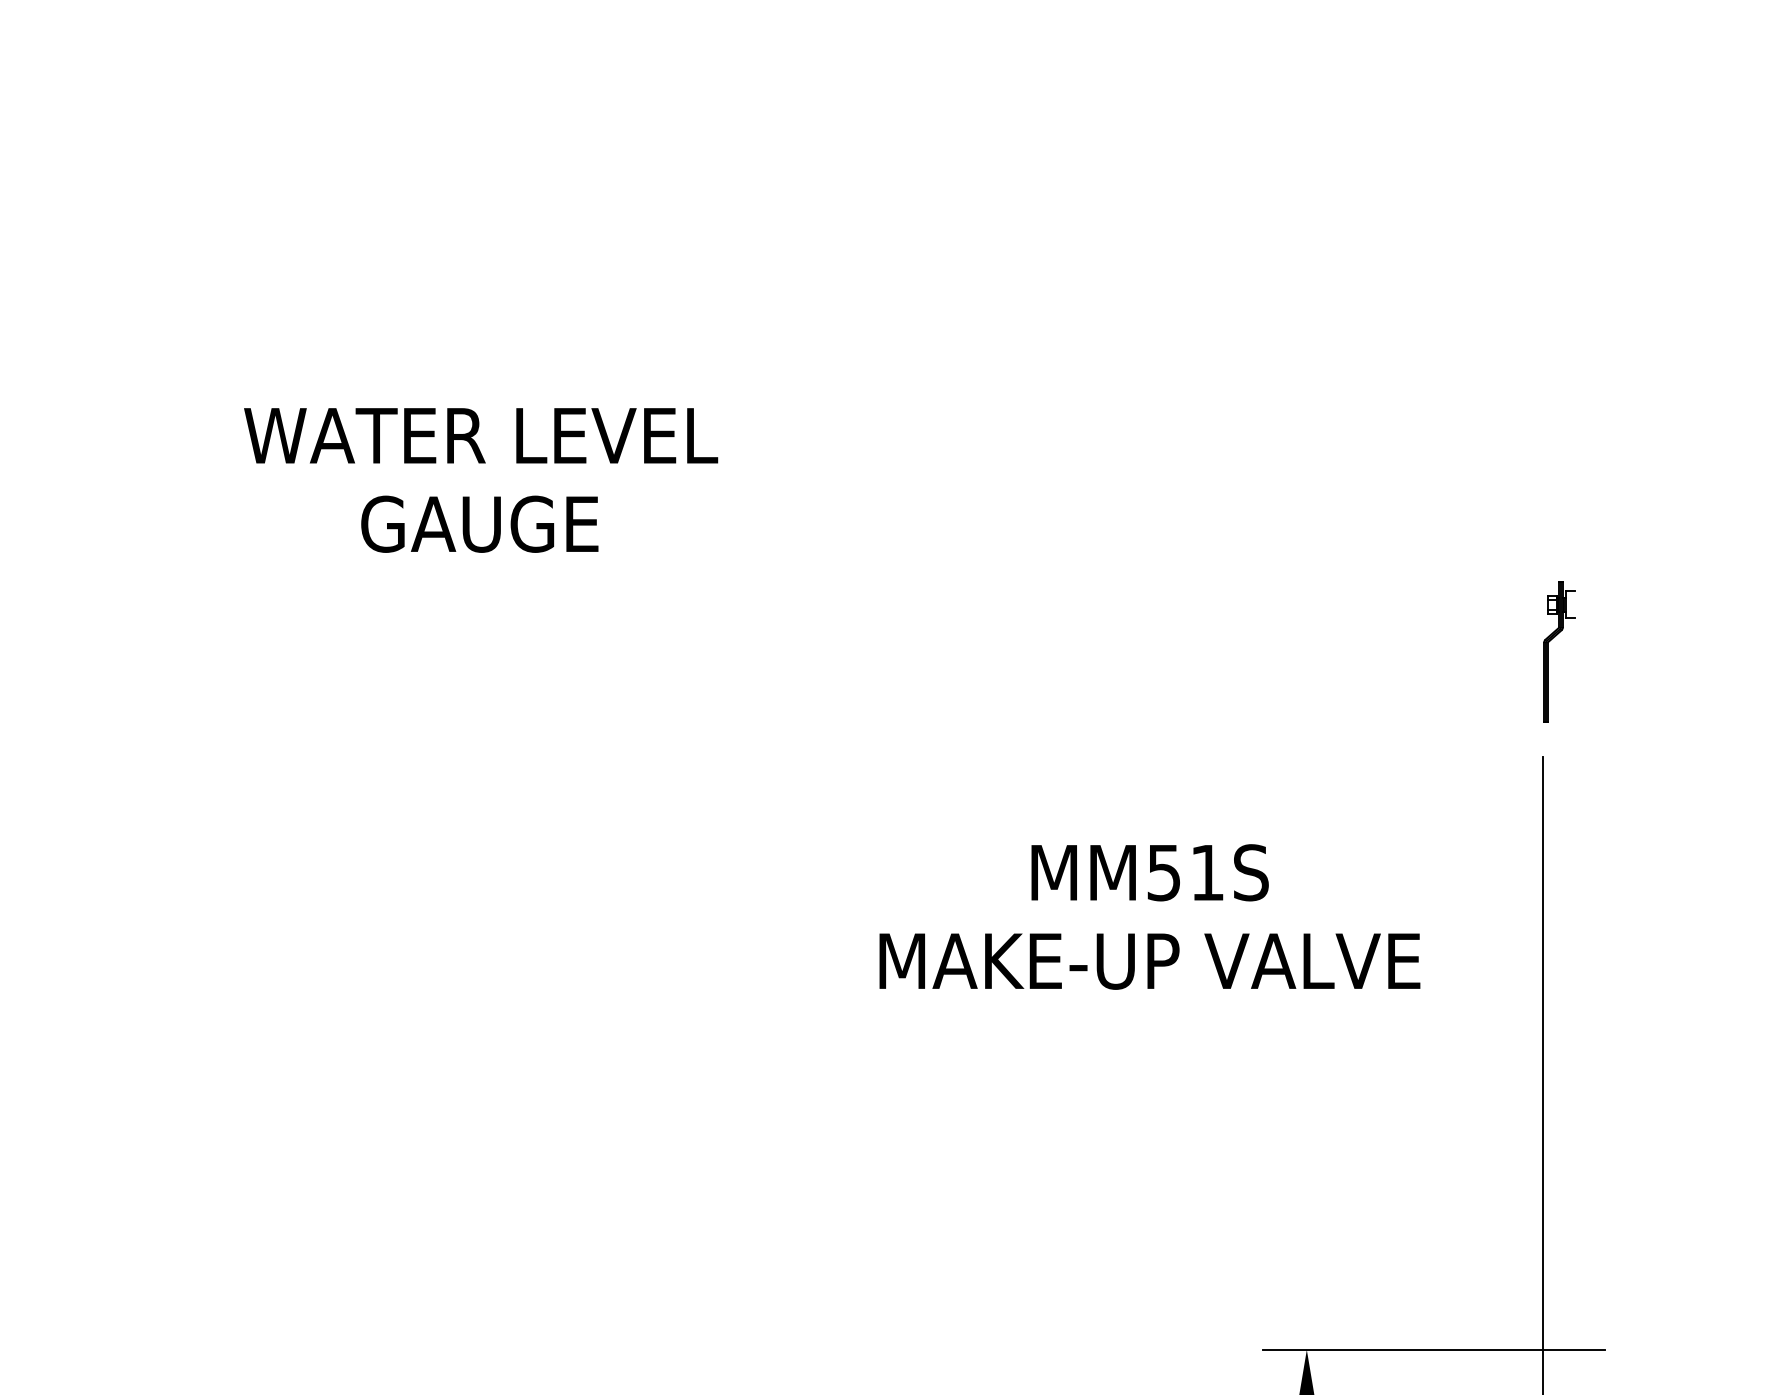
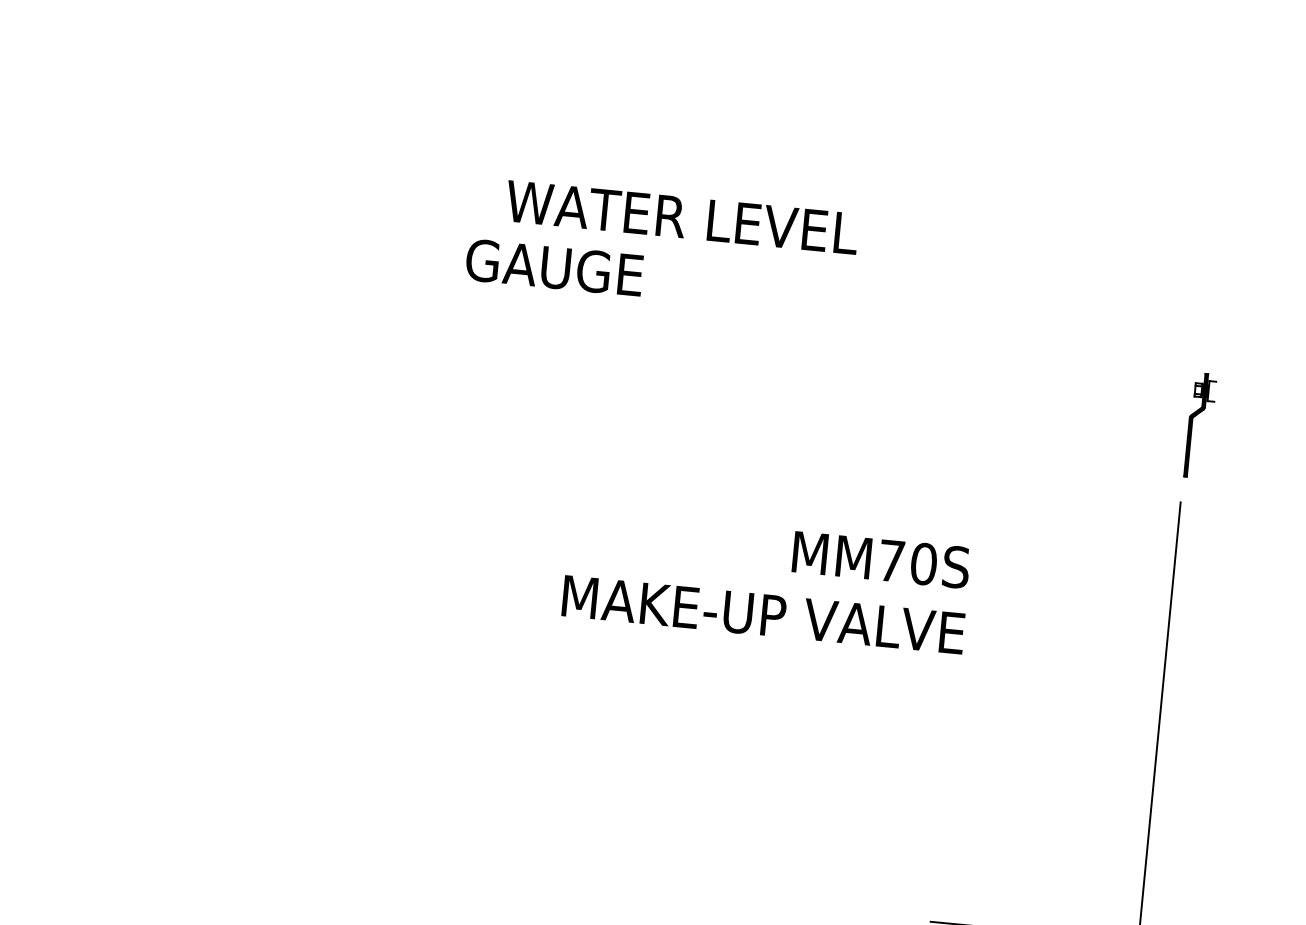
text: (481, 435) -> (682, 217), moved
text: (479, 523) -> (554, 267), moved
text: (1185, 872) -> (907, 562), MM51S -> MM70S
text: (1149, 961) -> (763, 615), moved

